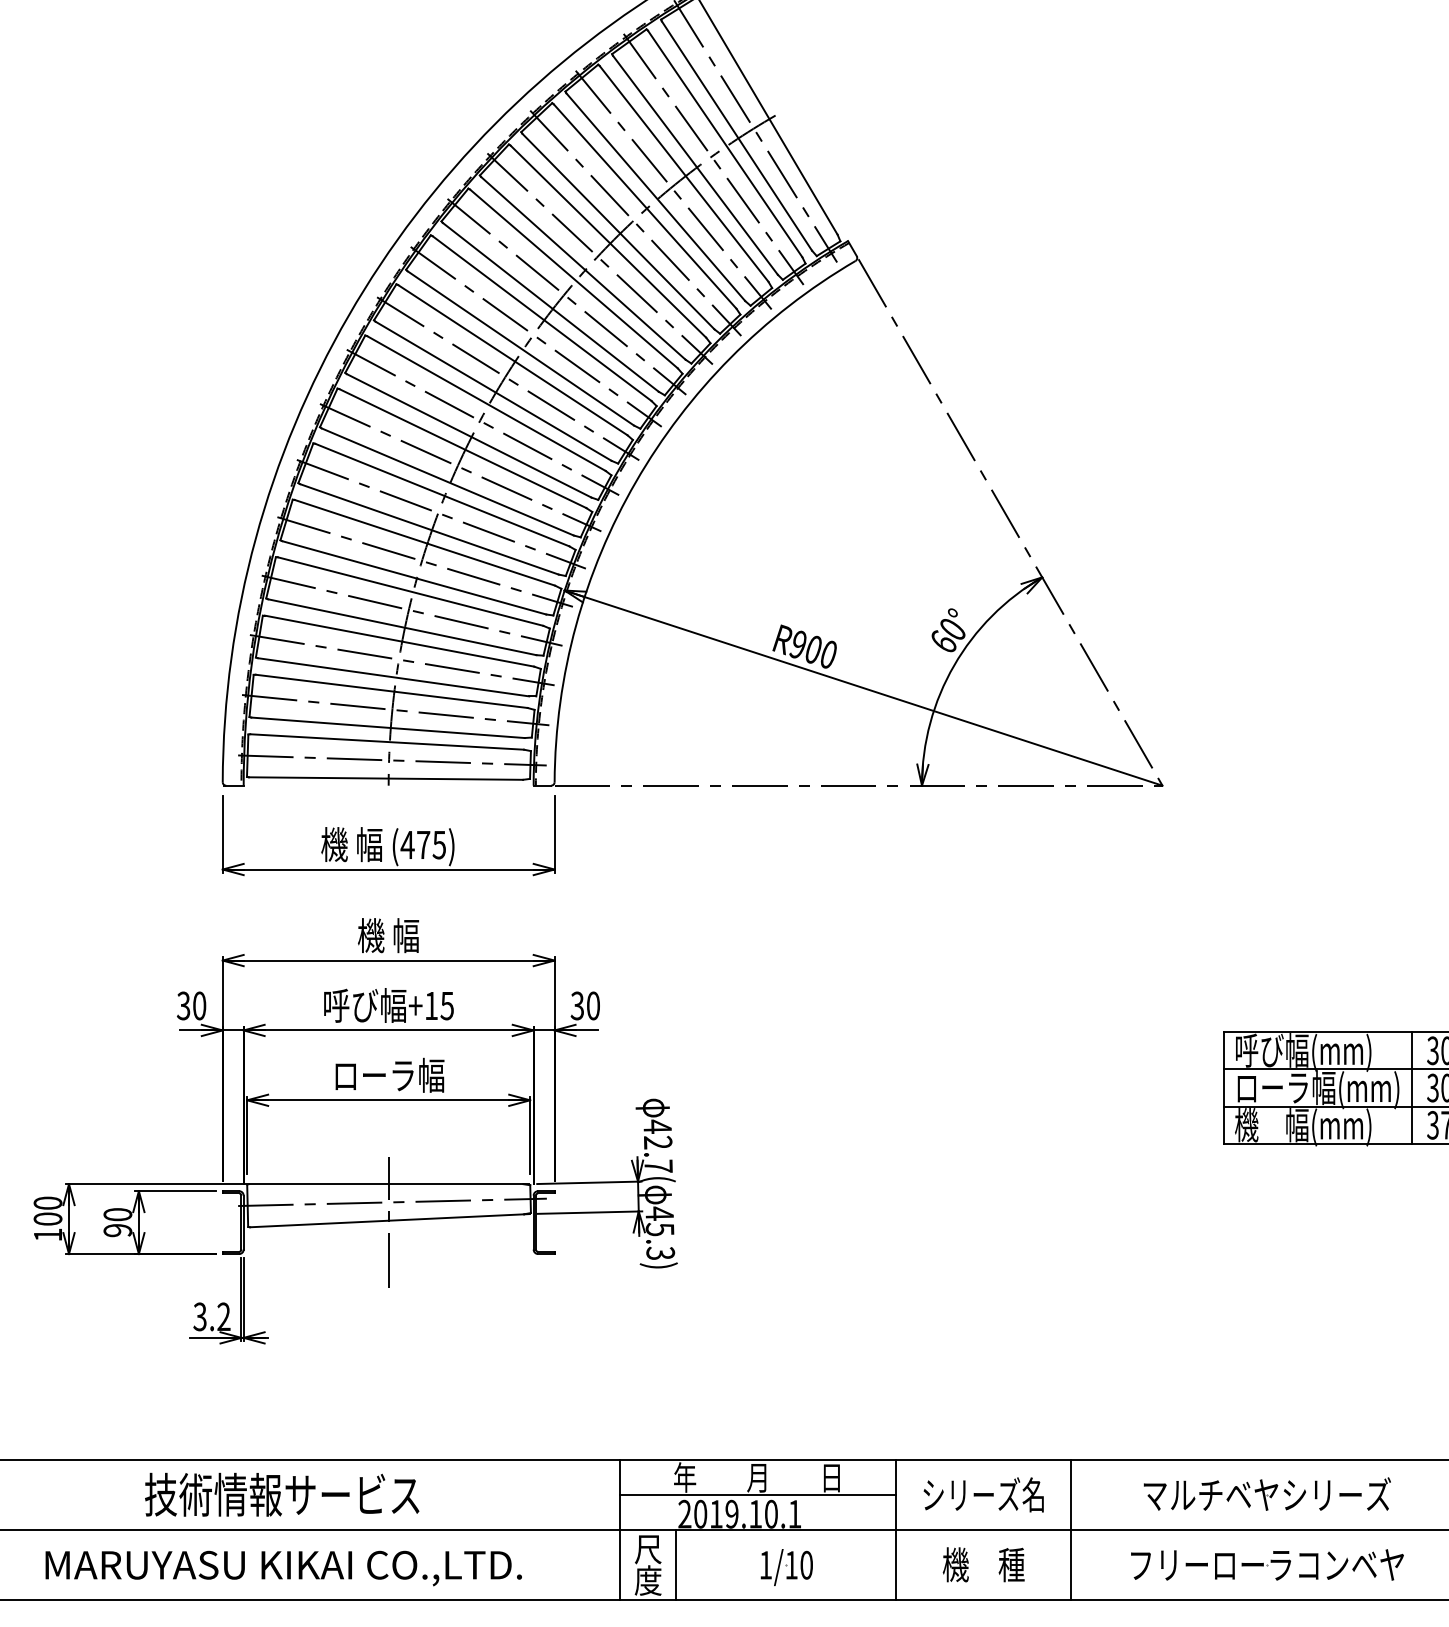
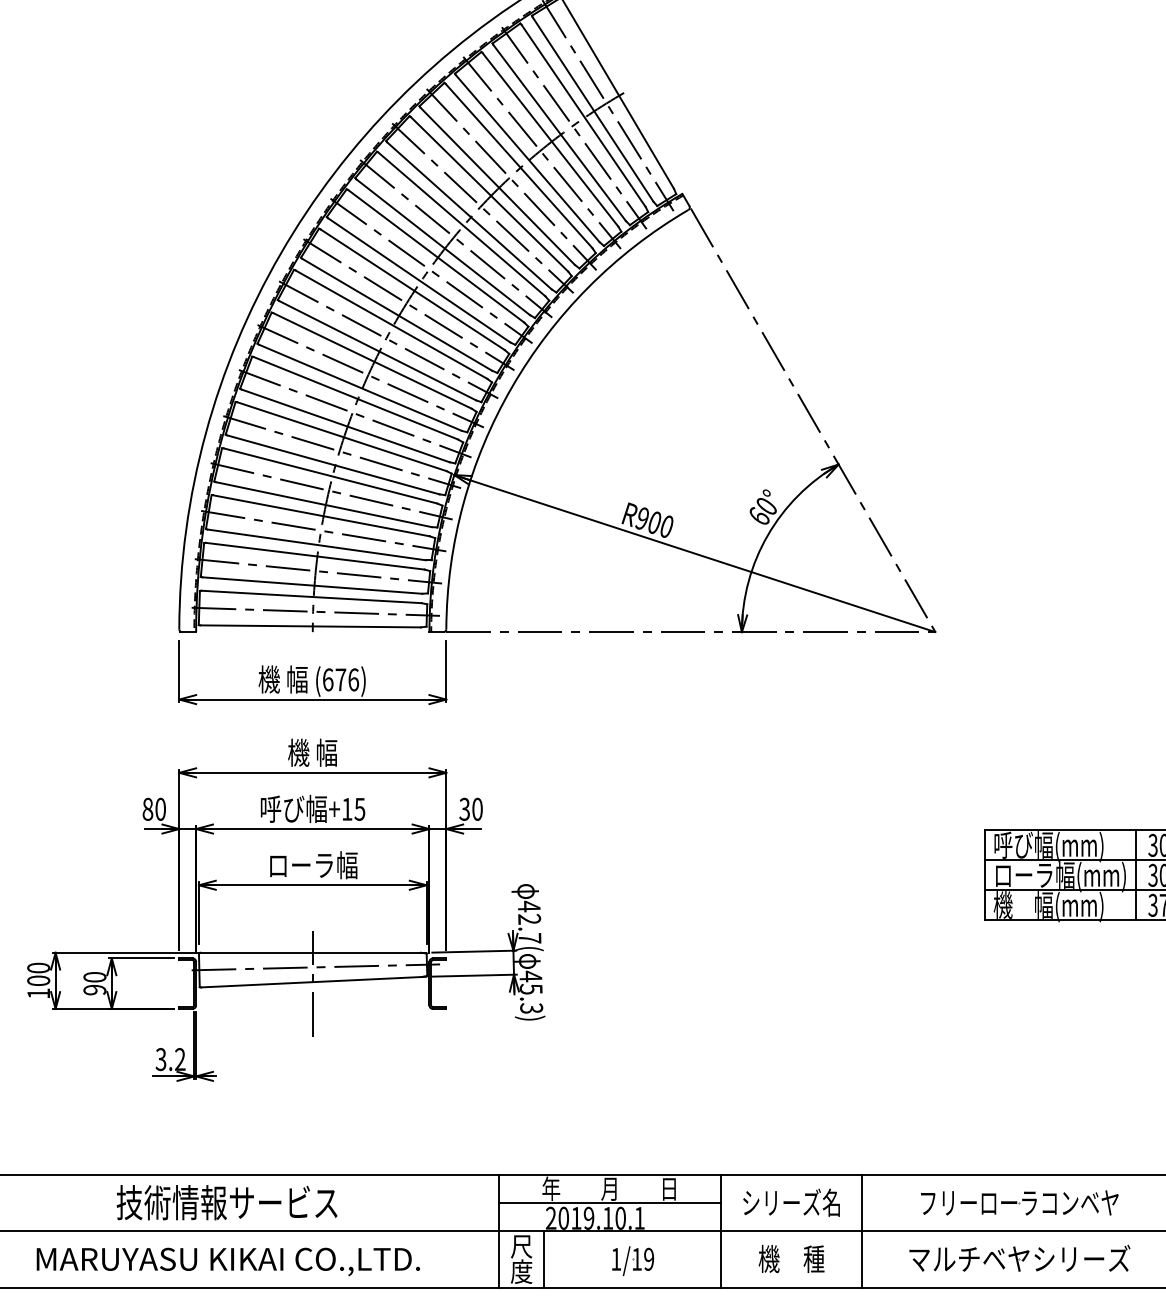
text: (423, 844) -> (340, 679), (475) -> (676)
text: (183, 1005) -> (147, 808), 30 -> 80
text: (1266, 1493) -> (1019, 1201), マルチベヤシリーズ -> フリーローラコンベヤ
text: (1267, 1563) -> (1019, 1257), フリーローラコンベヤ -> マルチベヤシリーズ
text: (806, 1565) -> (648, 1259), 1/10 -> 1/19

